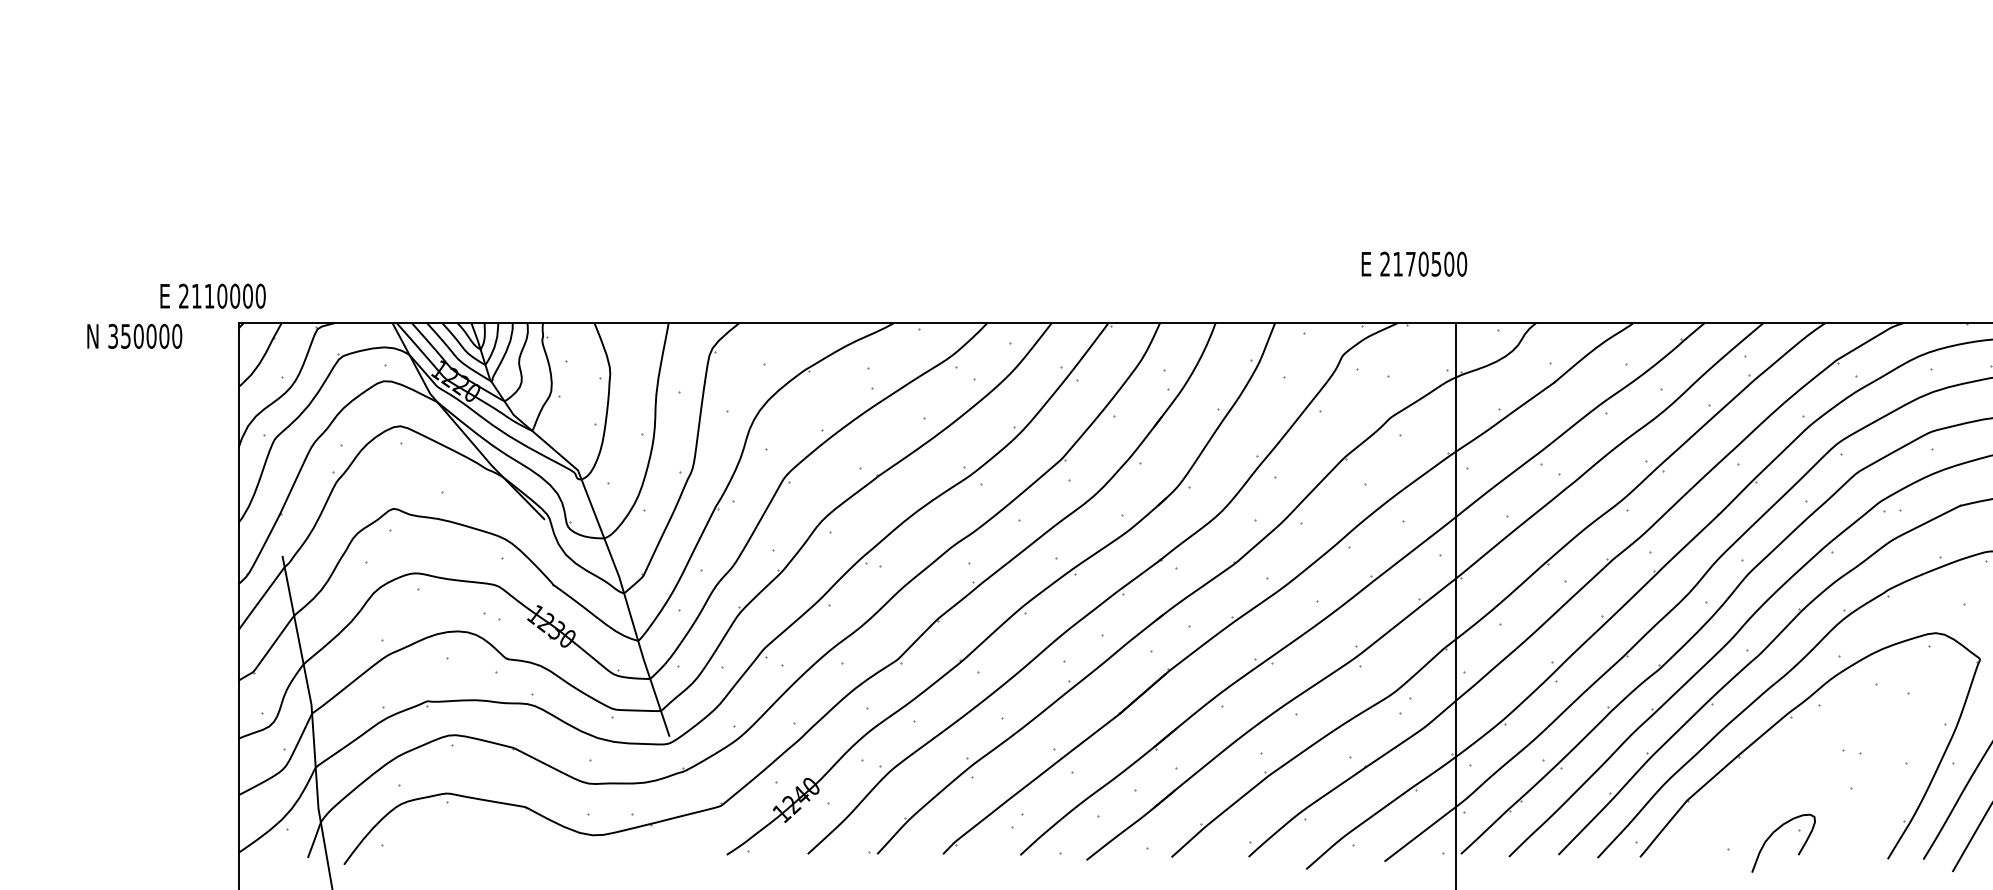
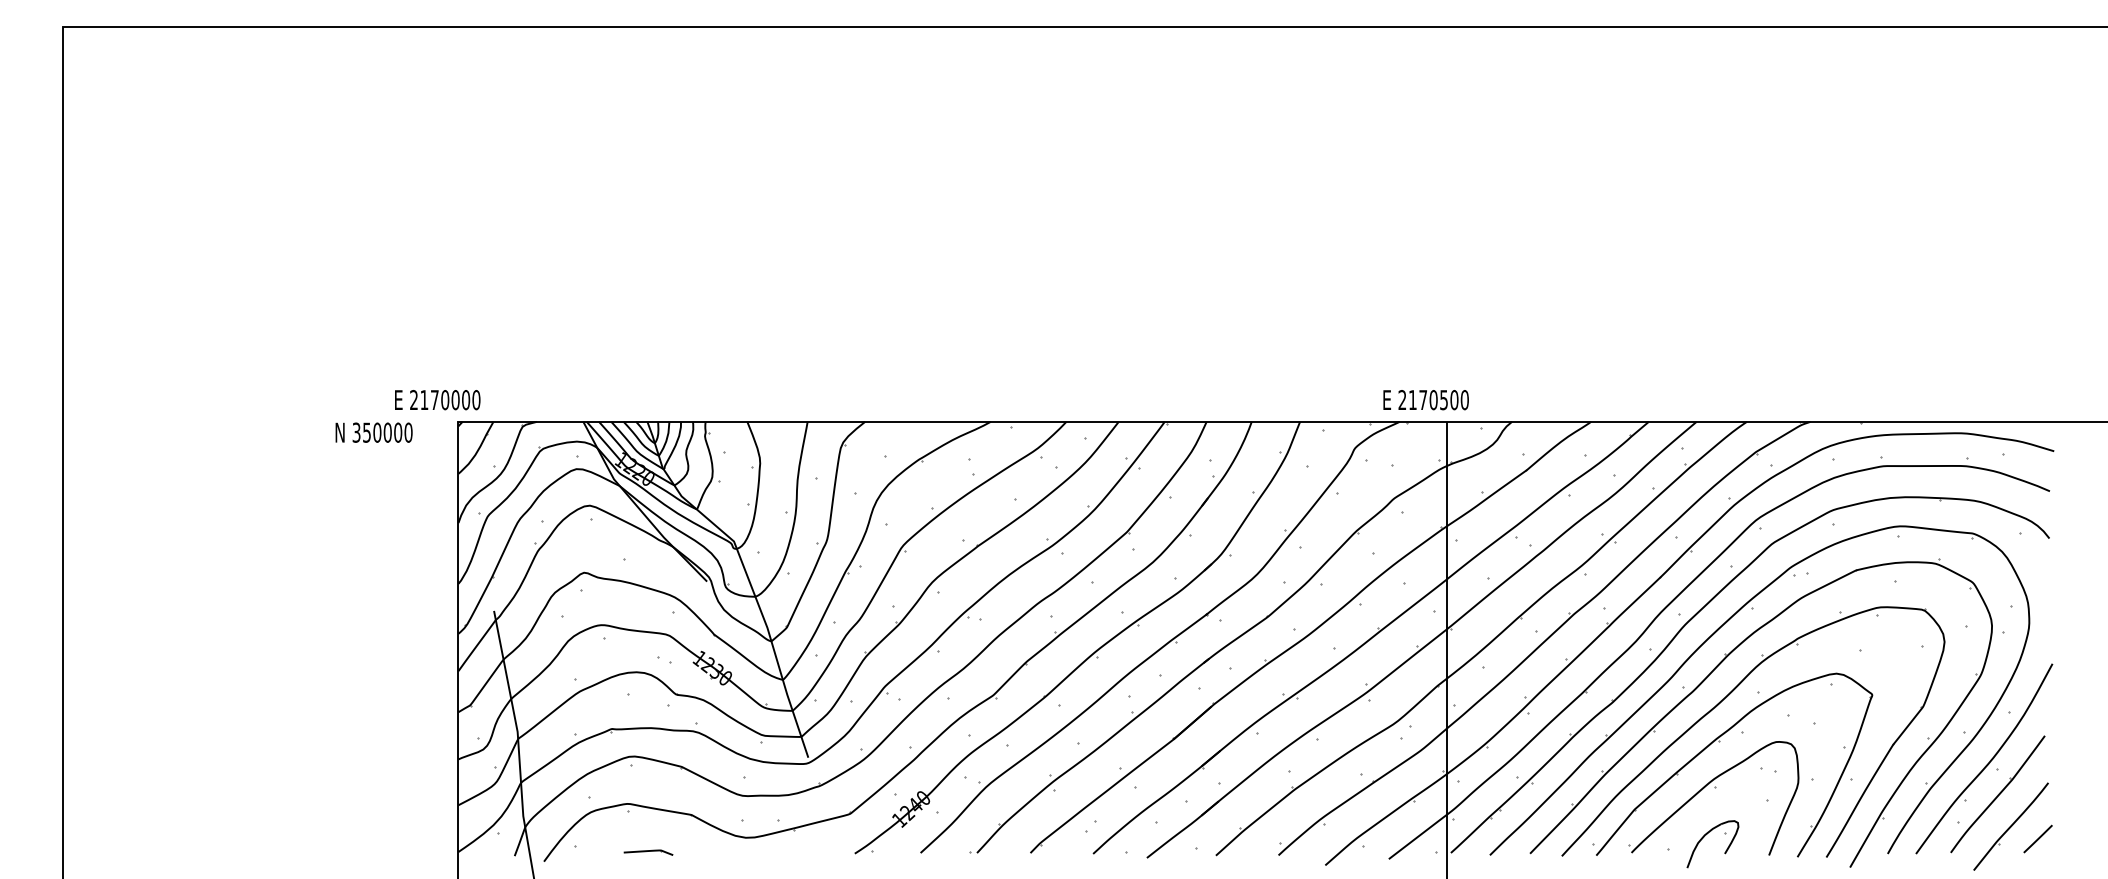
text: (1413, 264) -> (1425, 400), moved
text: (209, 295) -> (434, 399), 2110000 -> 2170000
part: (1786, 774) -> (1715, 788), added
part: (472, 853) -> (648, 852), added

